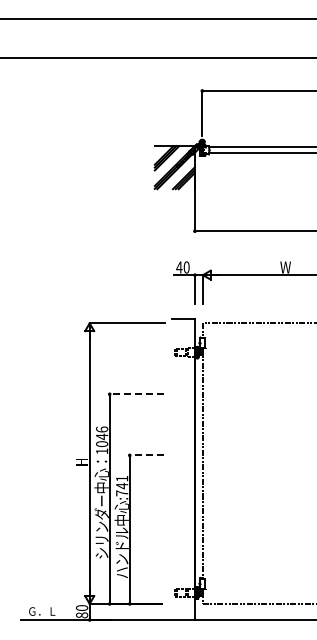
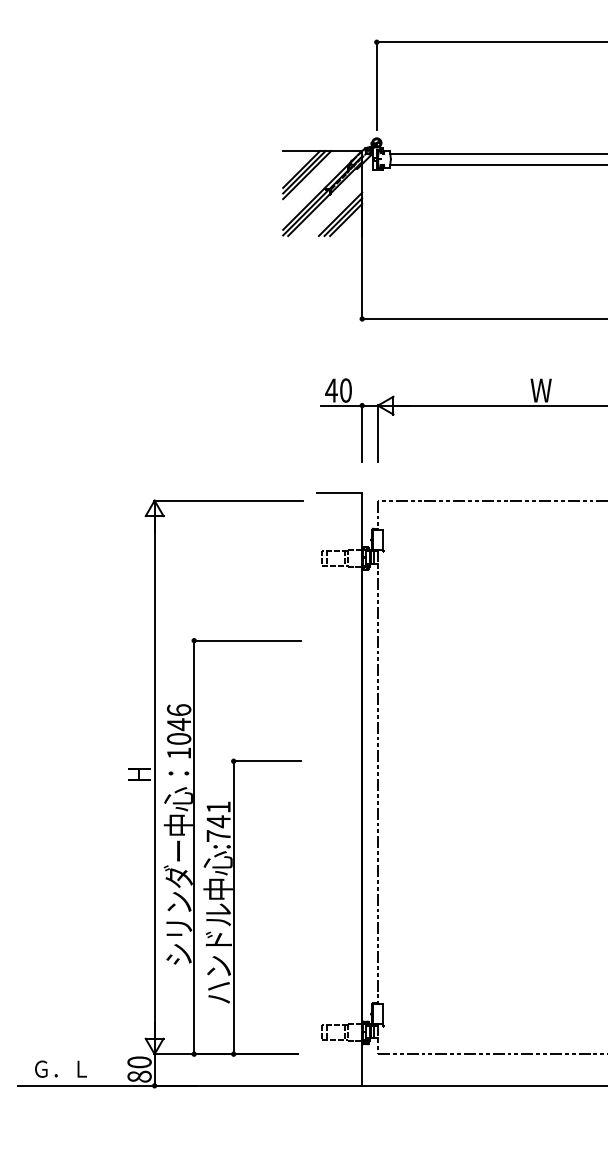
line: (136, 394) -> (246, 641), dashed -> solid
line: (146, 455) -> (266, 761), dashed -> solid

